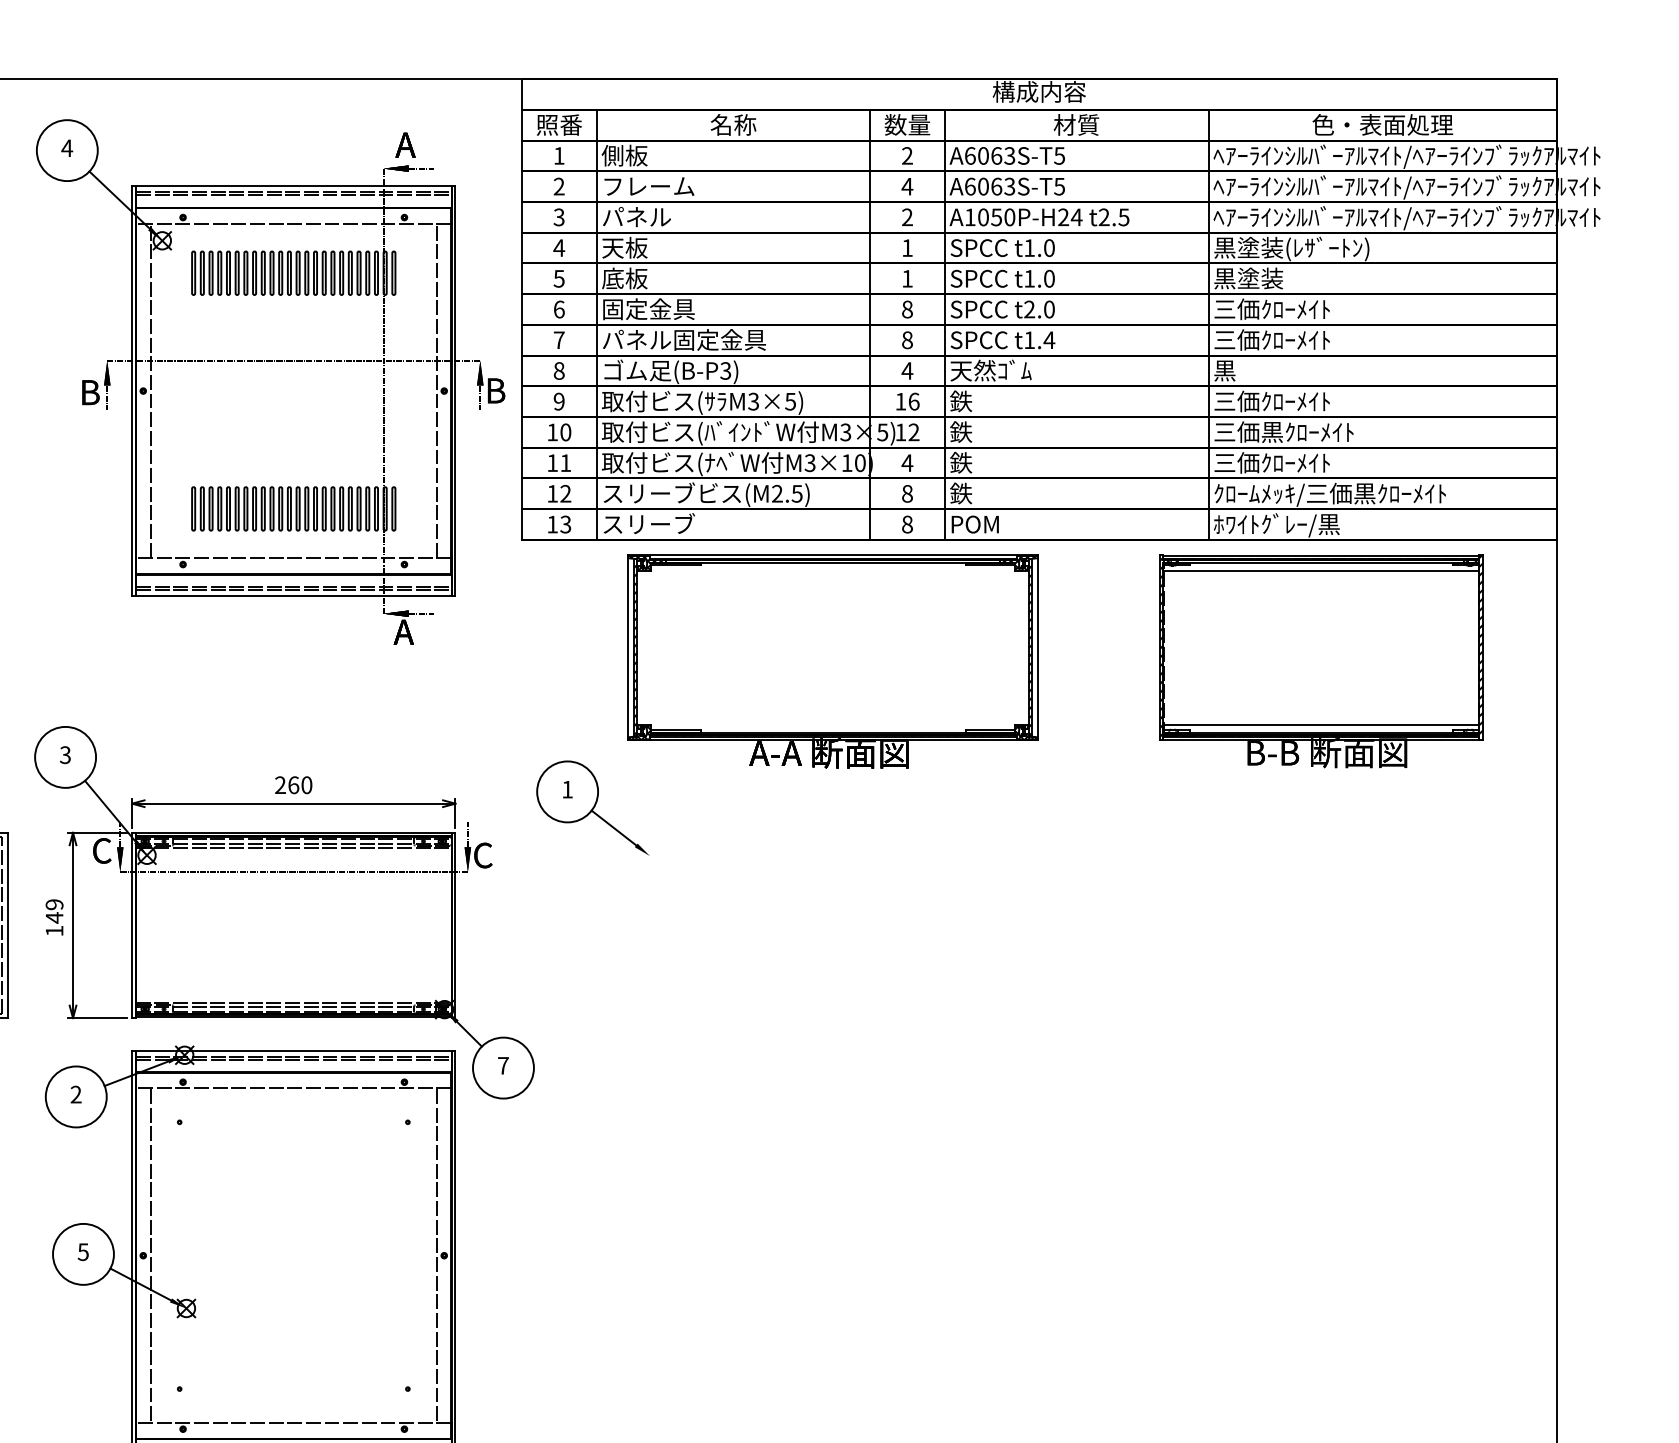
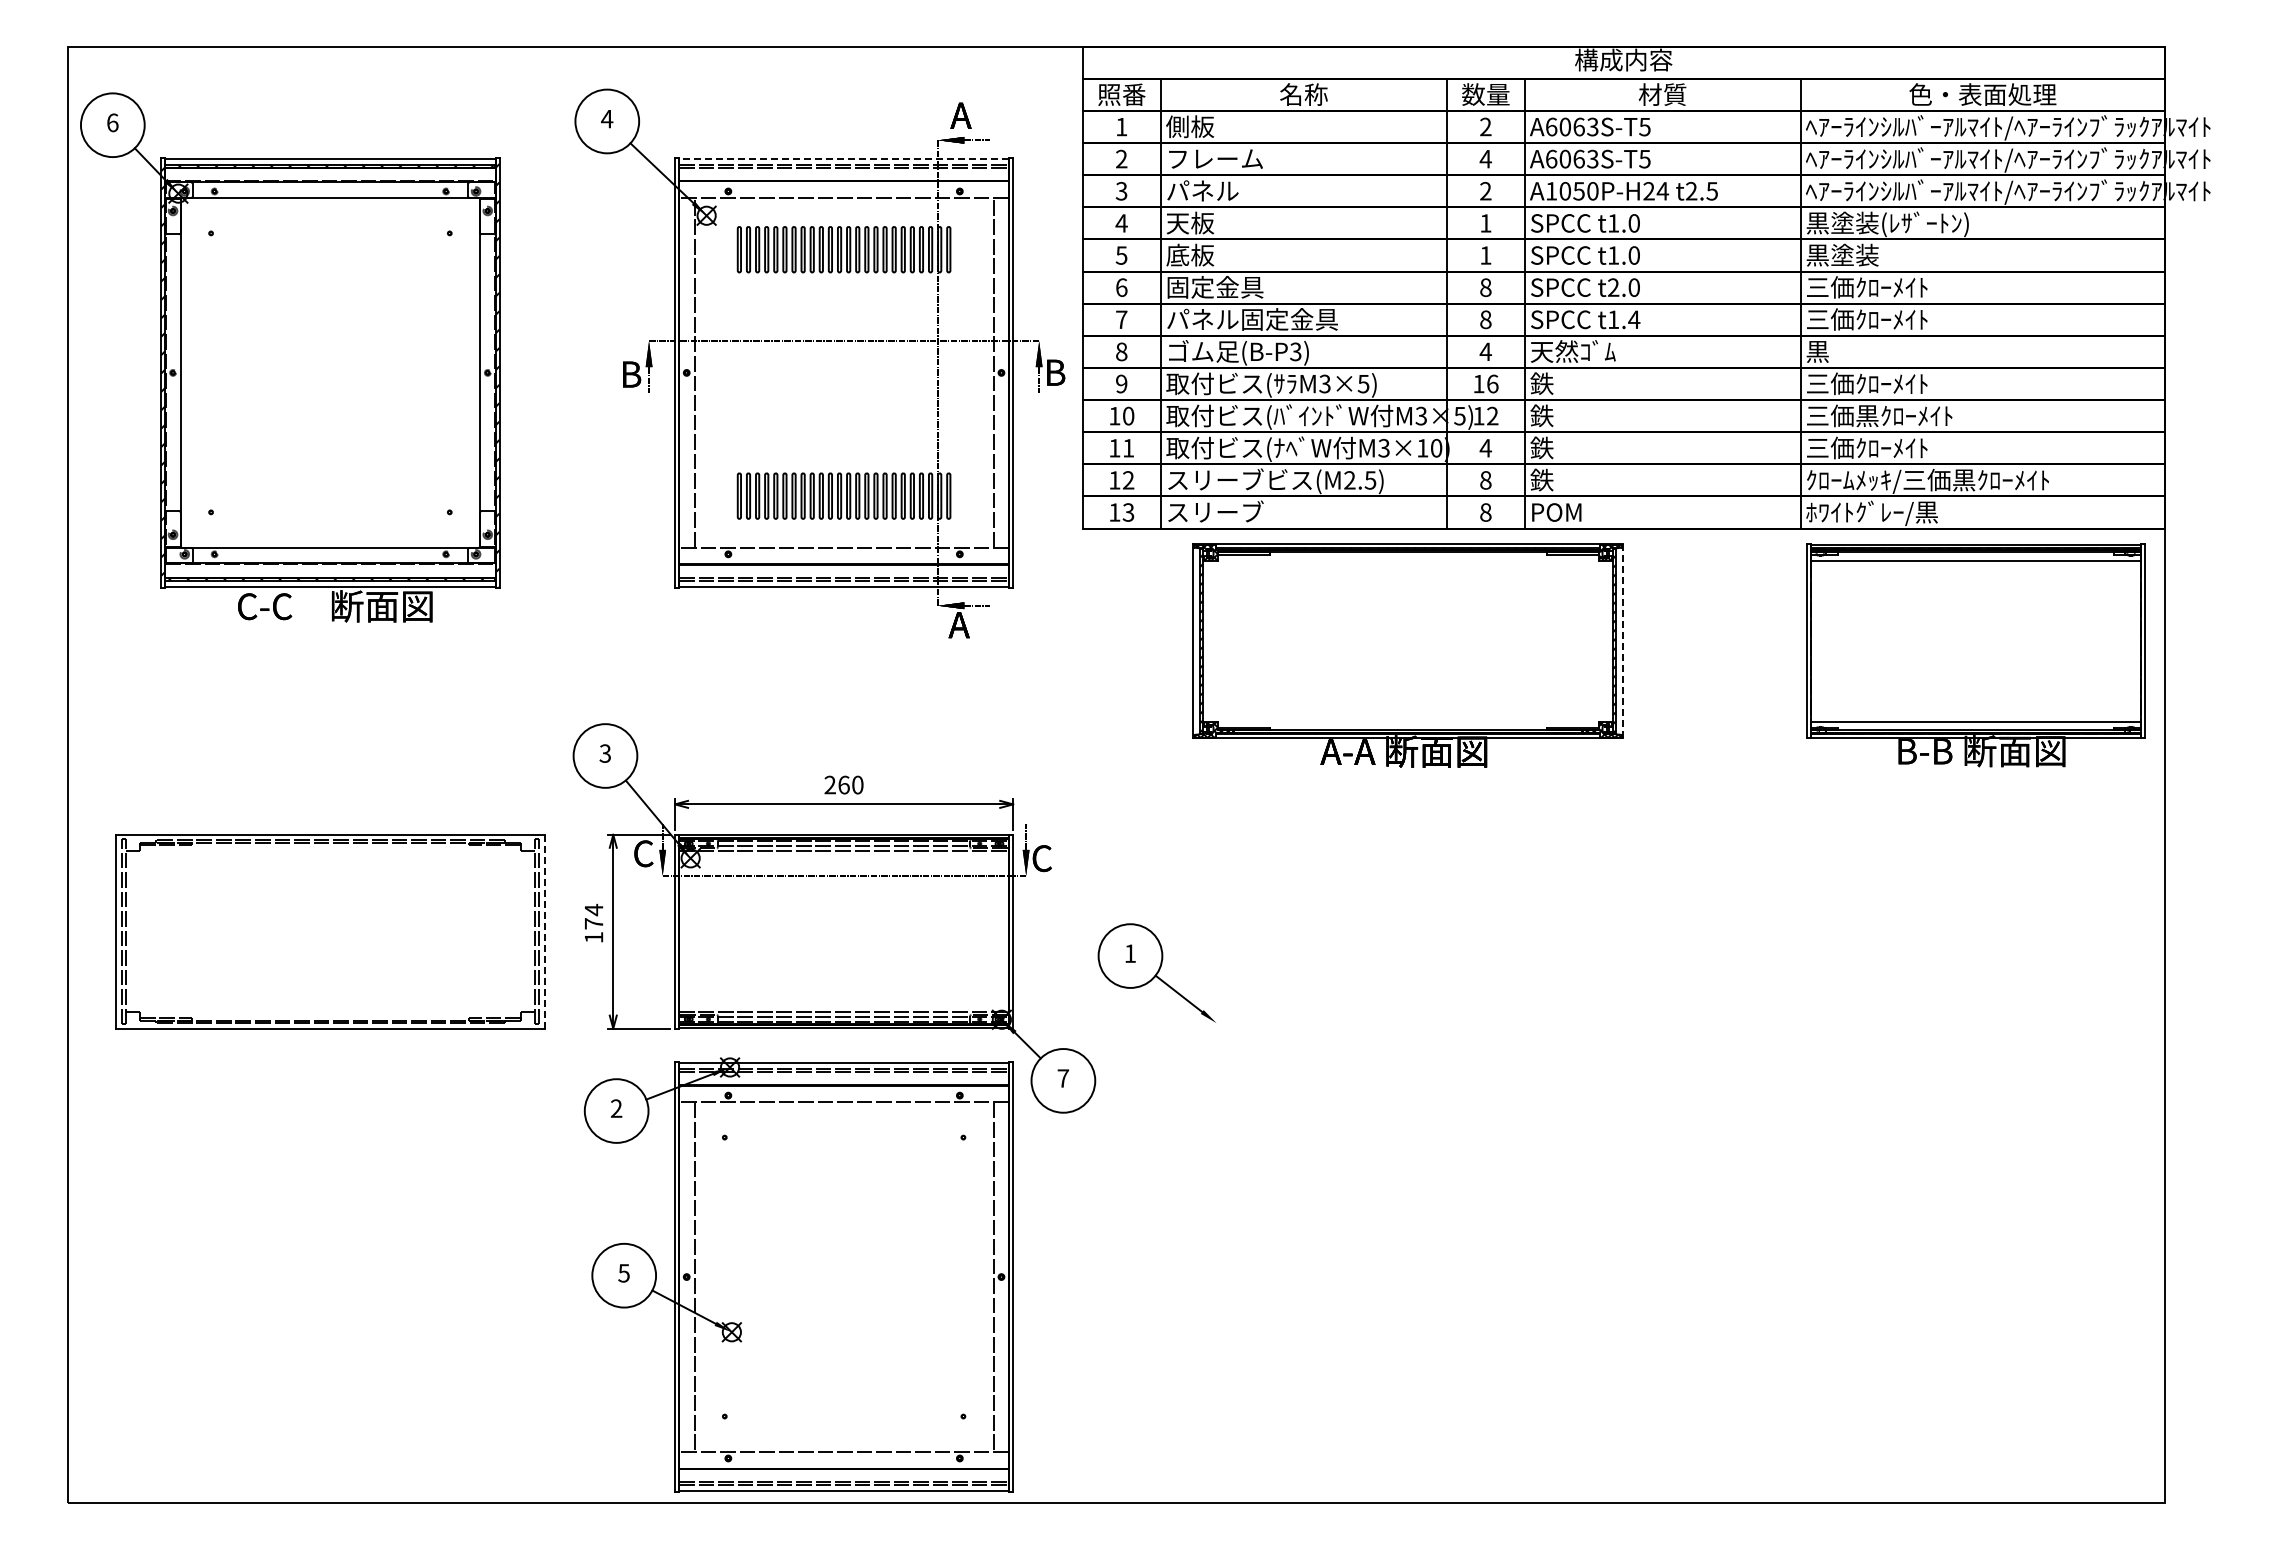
line: (293, 186) -> (843, 158), solid -> dashed
line: (1038, 647) -> (1622, 641), solid -> dashed
part: (1321, 661) -> (1975, 655), moved
part: (592, 807) -> (1156, 972), moved
text: (54, 910) -> (593, 916), 149 -> 174
line: (8, 925) -> (545, 931), solid -> dashed

